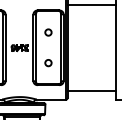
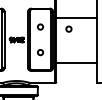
line: (91, 5) -> (76, 18), moved
circle: (82, 35) -> (68, 29), added
line: (91, 90) -> (76, 62), moved

